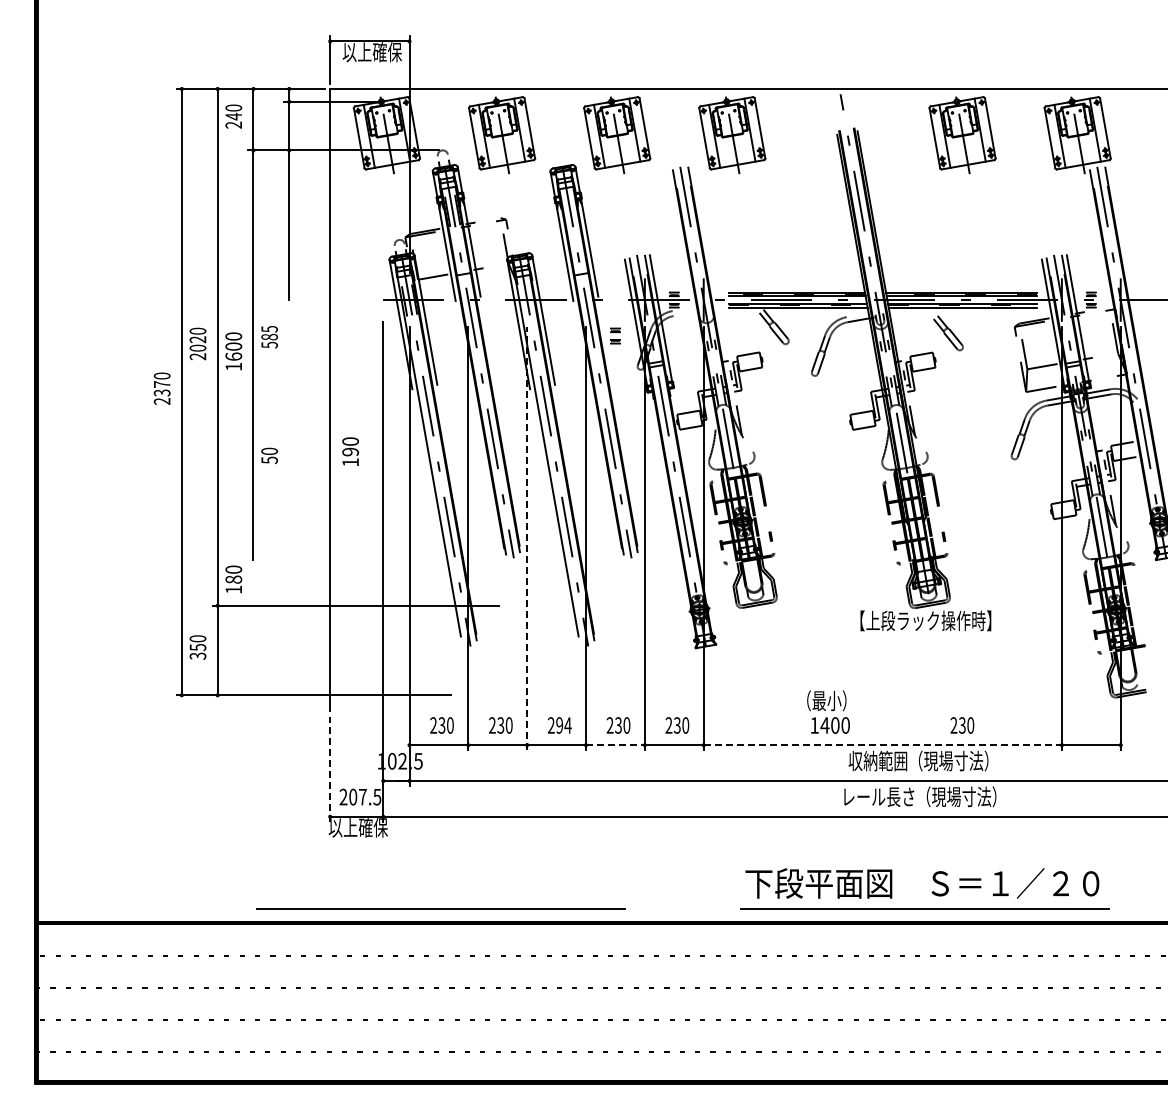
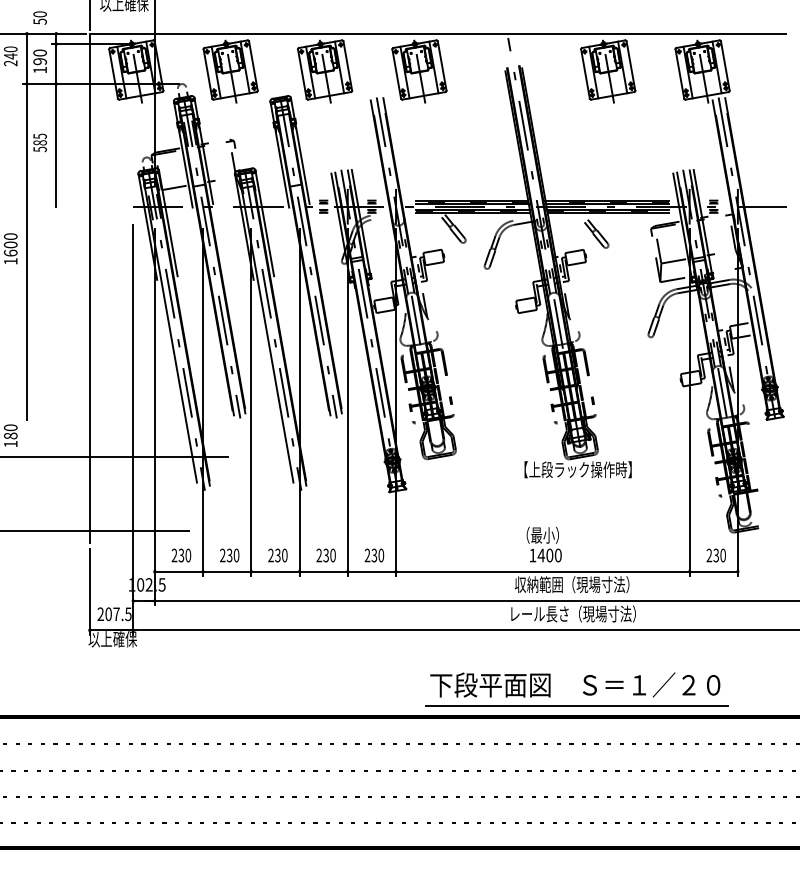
part: (615, 335) -> (323, 206), moved
text: (269, 337) -> (40, 143), moved
text: (350, 451) -> (40, 61), moved
text: (269, 455) -> (40, 17), moved
line: (527, 538) -> (251, 402), dashed -> solid
text: (828, 711) -> (544, 544), moved
text: (563, 725) -> (281, 555), 294 -> 230
text: (962, 725) -> (716, 555), moved
line: (615, 745) -> (323, 571), dashed -> solid
line: (883, 745) -> (543, 571), dashed -> solid
line: (330, 768) -> (90, 590), dashed -> solid
line: (440, 908) -> (180, 705), removed

